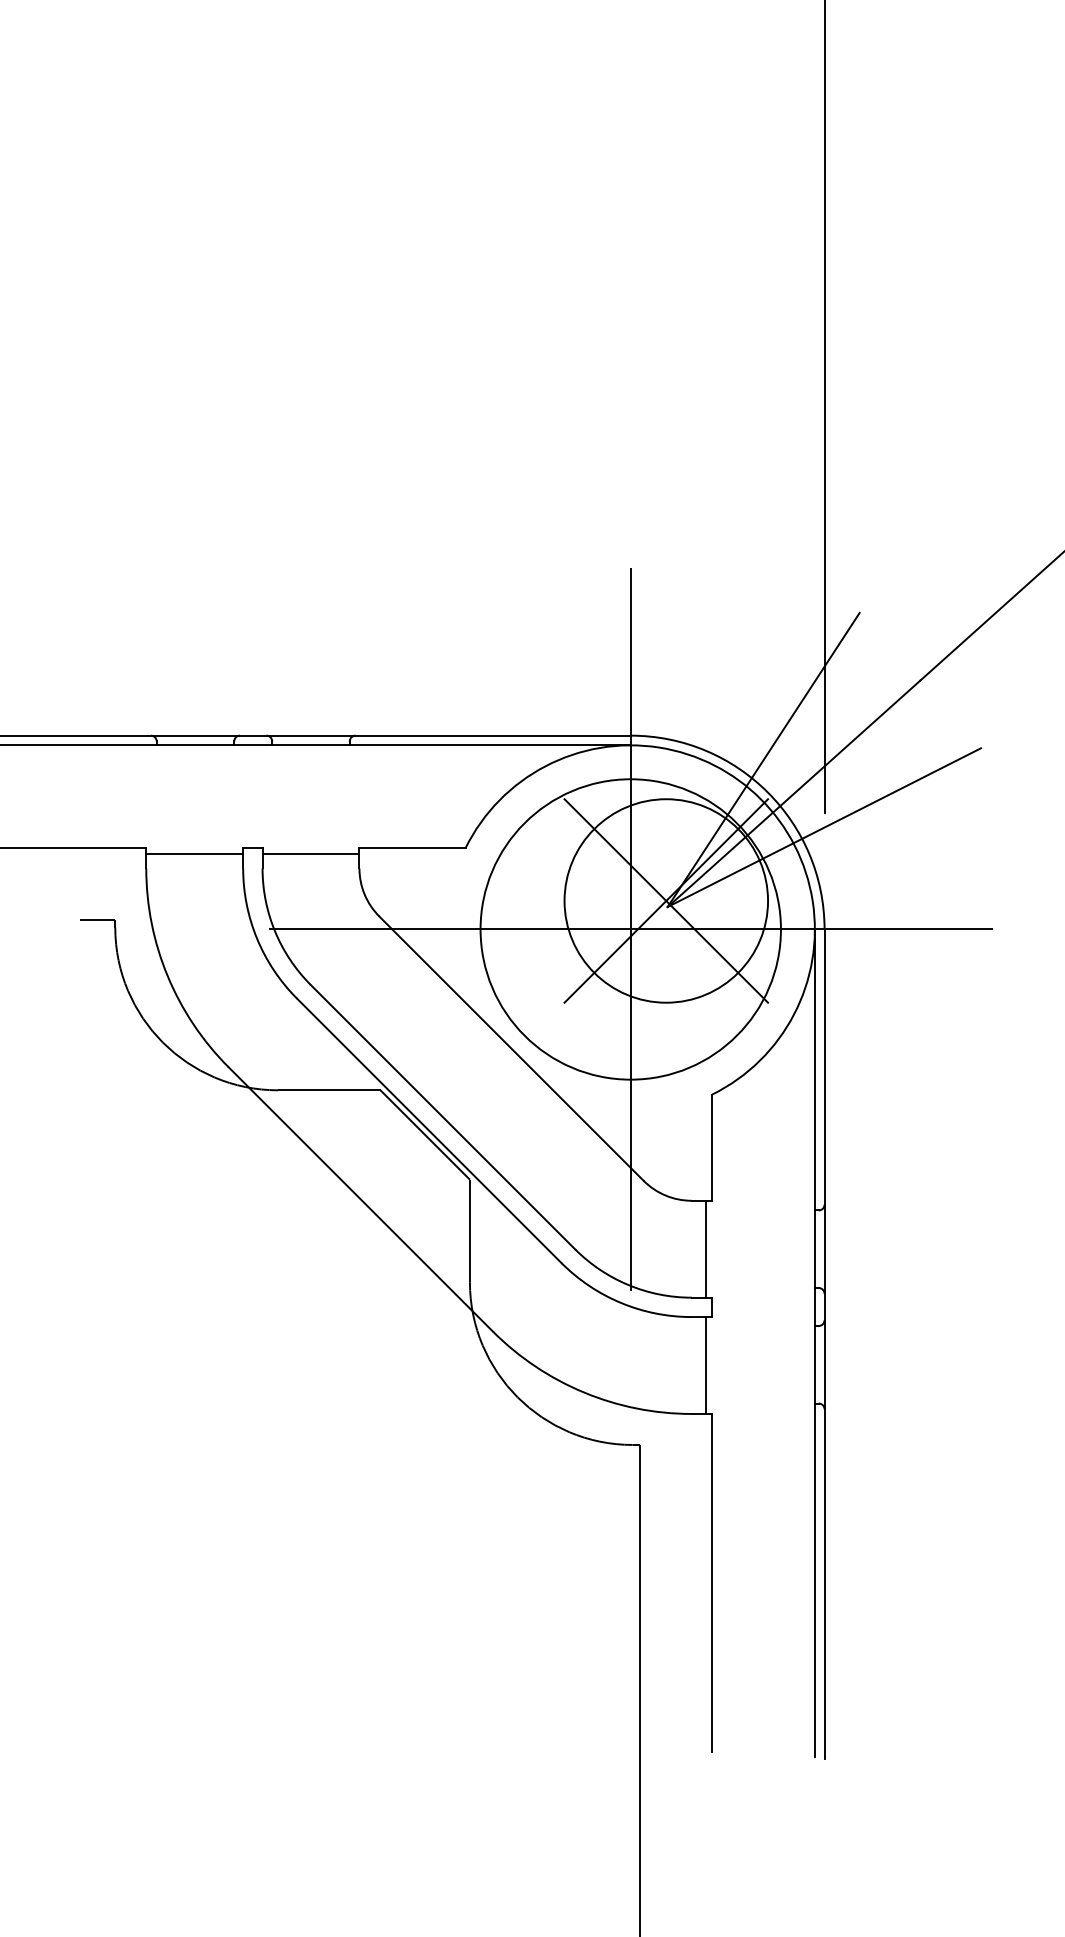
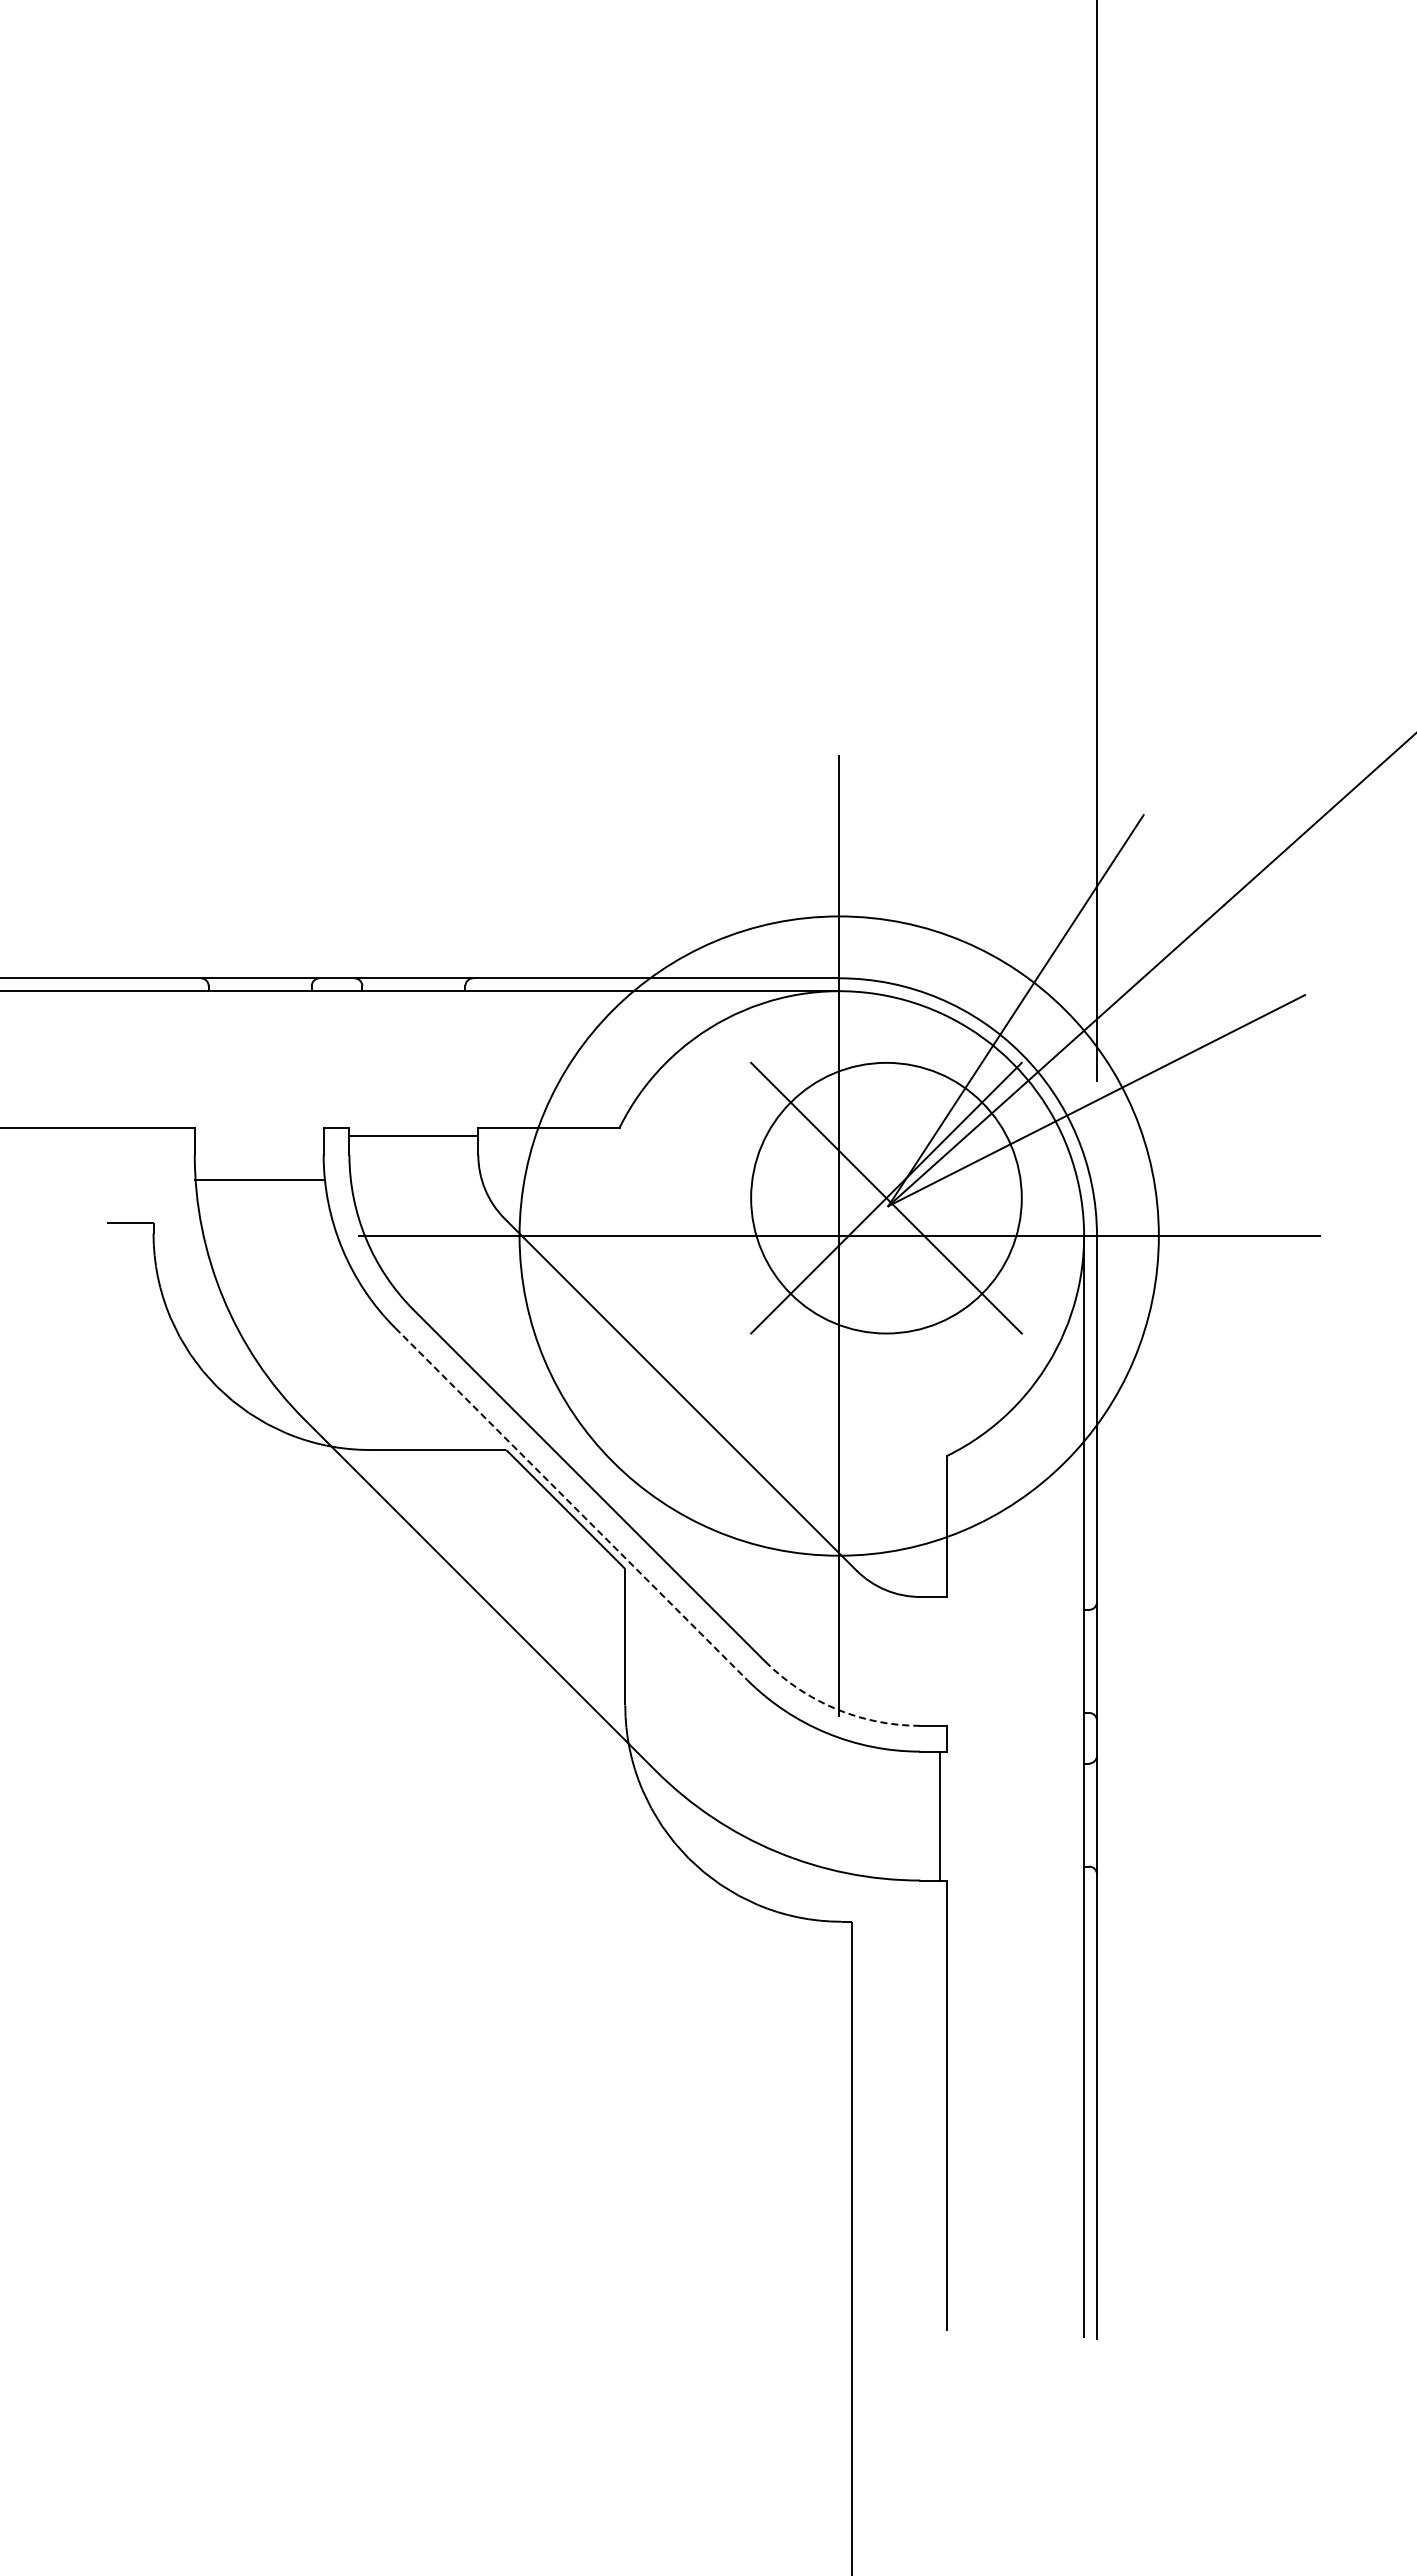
line: (194, 853) -> (258, 1179), moved
circle: (630, 929) -> (839, 1235), size x1.6
line: (429, 1131) -> (571, 1504), solid -> dashed
line: (706, 1248) -> (939, 1660), removed
arc: (628, 1285) -> (836, 1709), solid -> dashed

